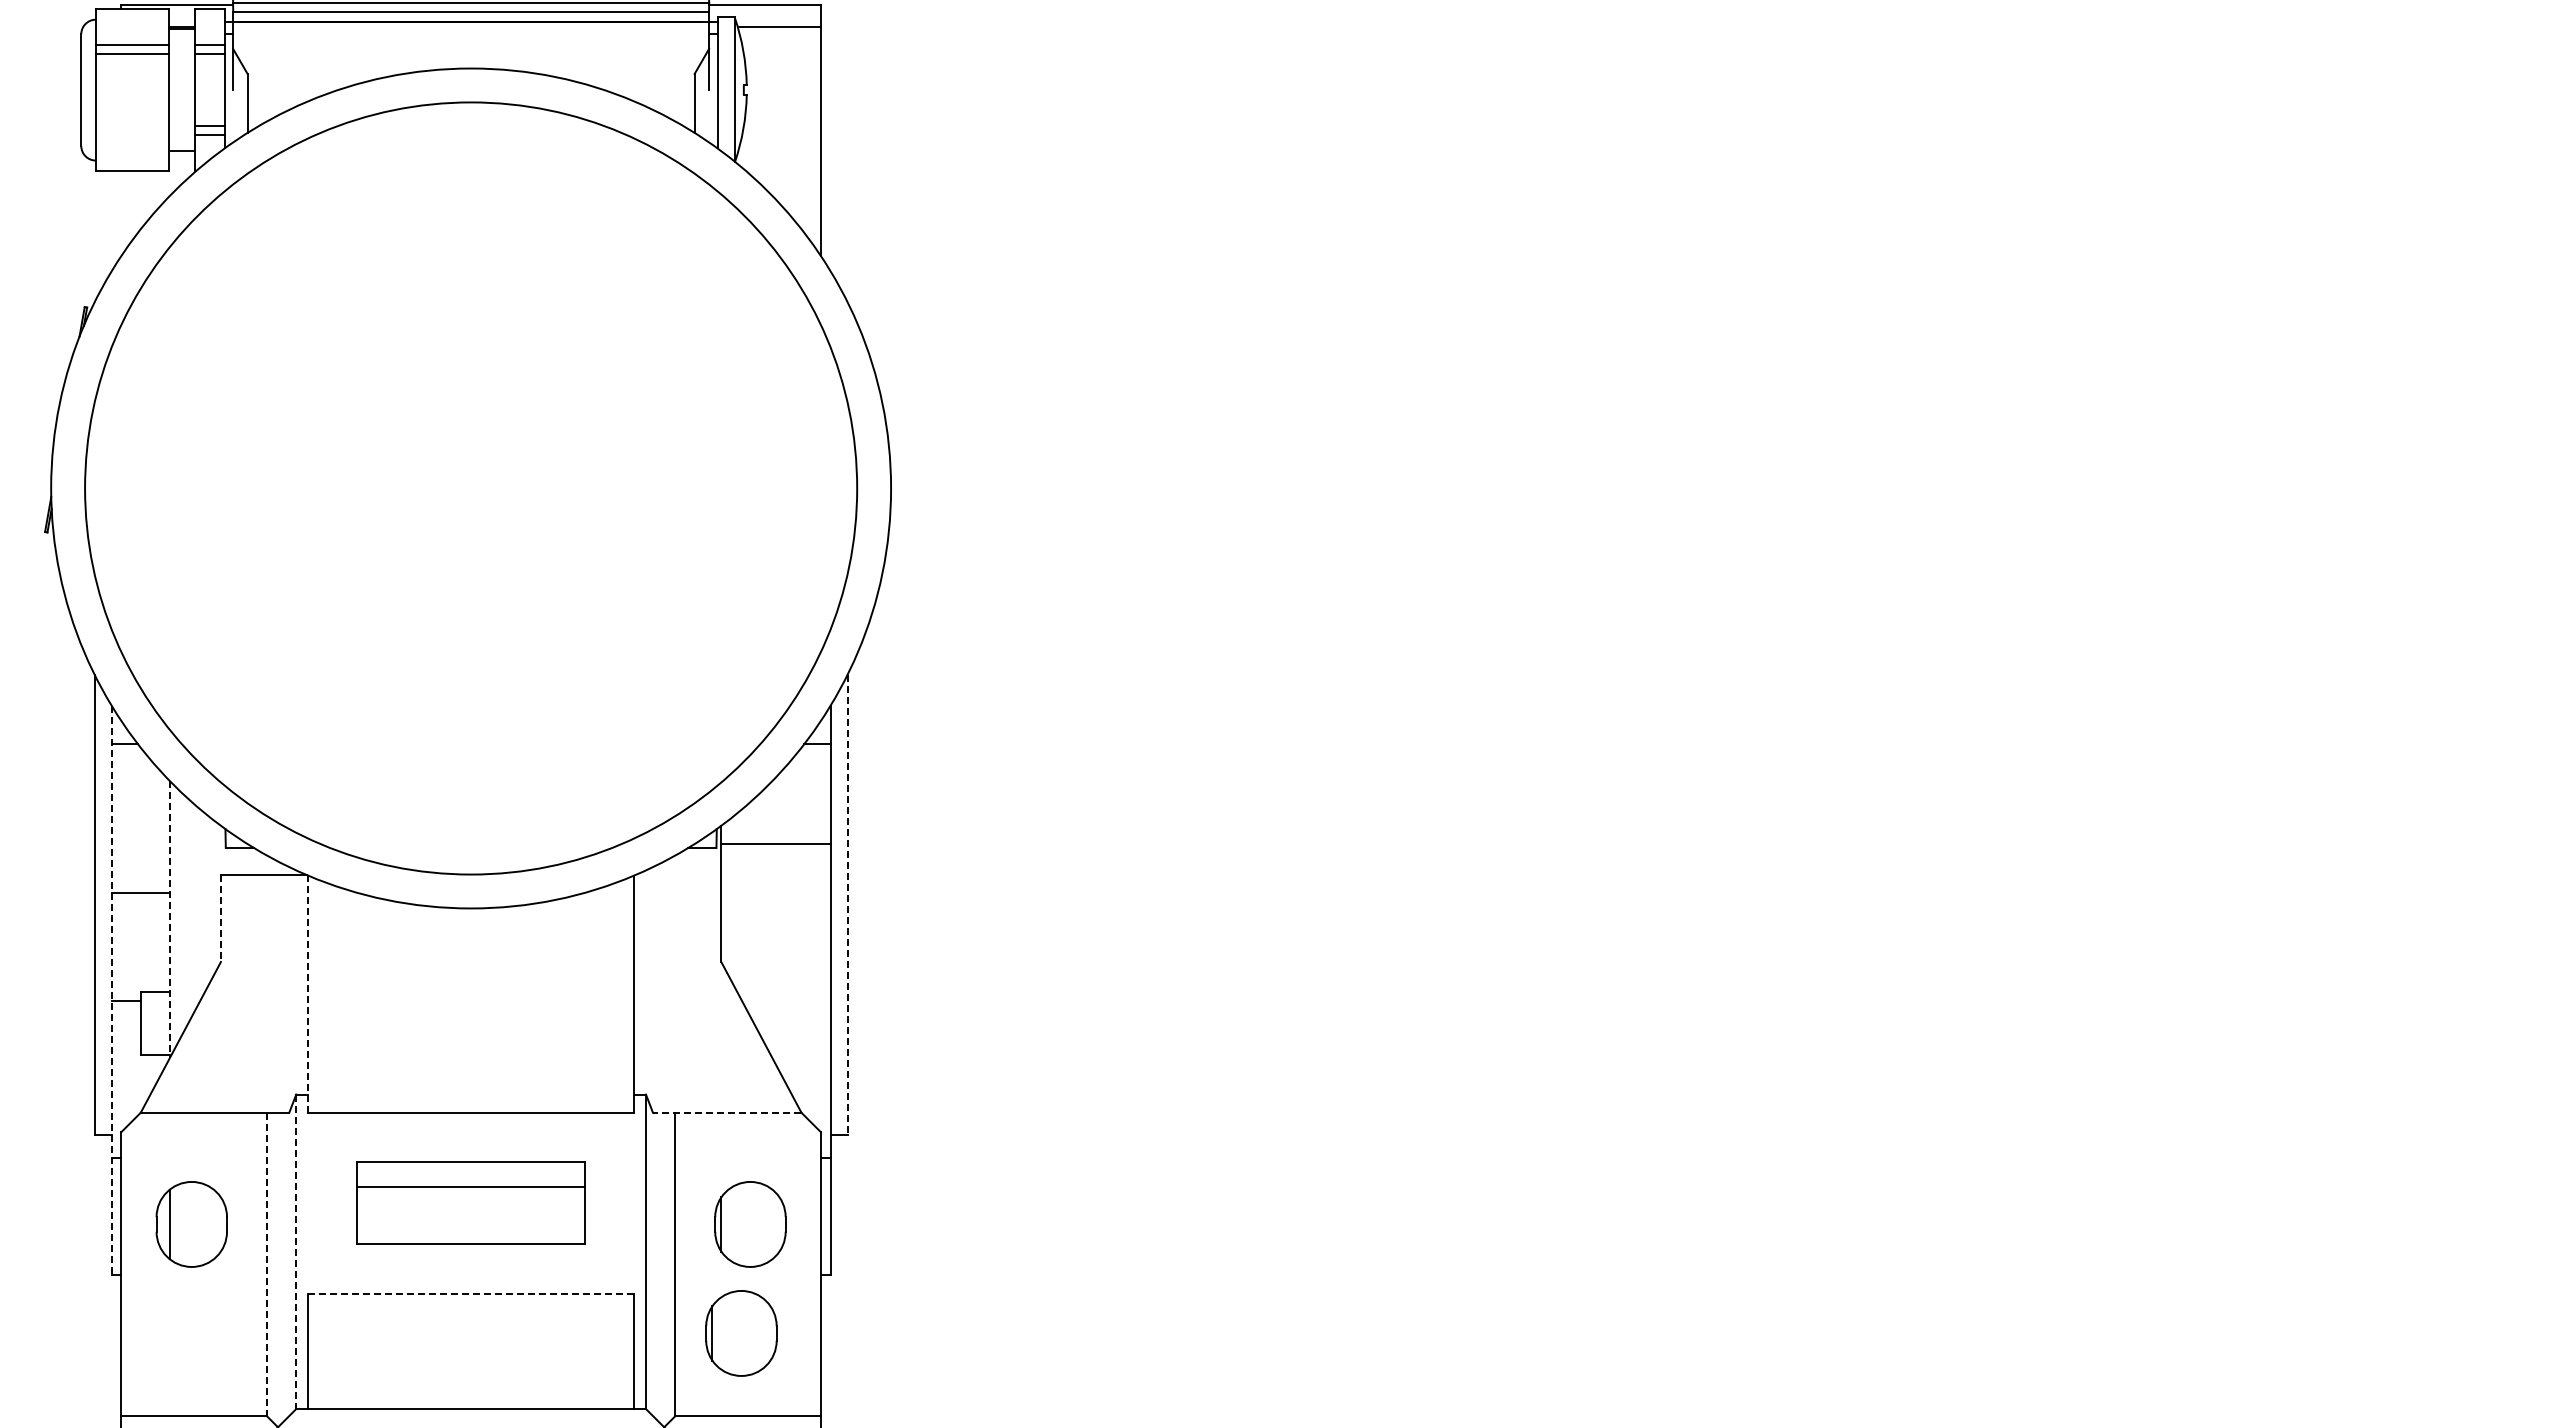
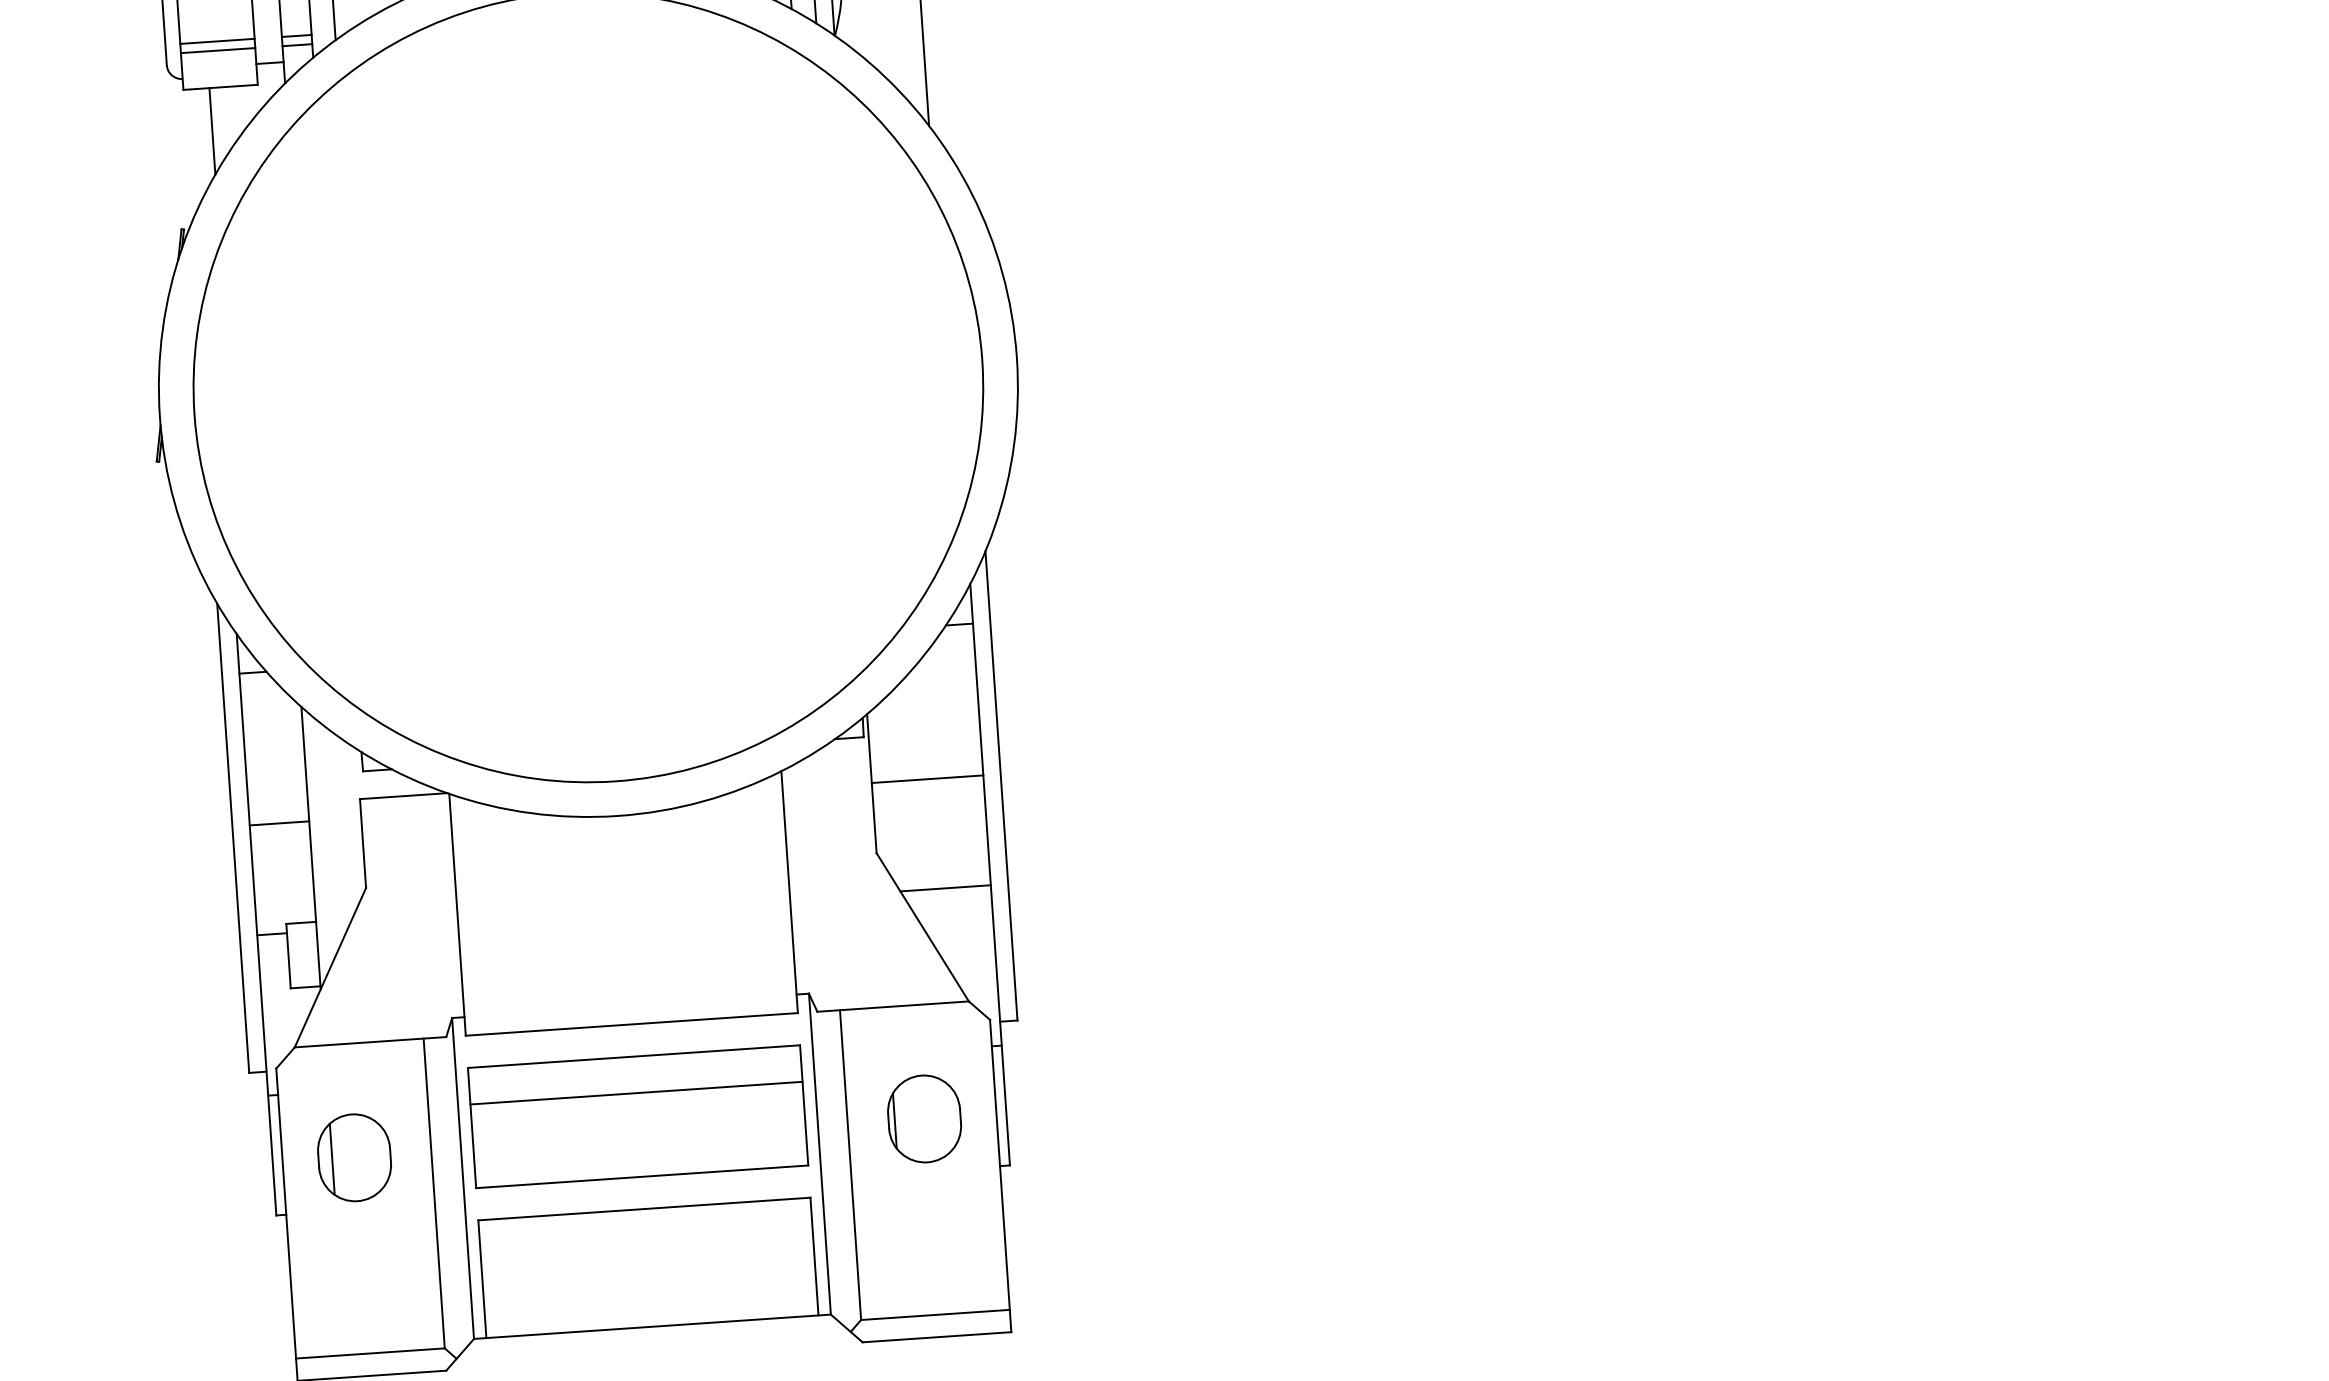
line: (131, 126) -> (216, 41), added
line: (131, 135) -> (217, 50), added
line: (121, 213) -> (212, 131), added
line: (775, 844) -> (927, 779), moved
line: (847, 905) -> (1001, 786), dashed -> solid
line: (220, 918) -> (362, 843), dashed -> solid
line: (169, 920) -> (310, 849), dashed -> solid
line: (111, 990) -> (256, 924), dashed -> solid
line: (308, 994) -> (457, 915), dashed -> solid
line: (786, 1000) -> (945, 887), added
line: (726, 1112) -> (892, 1006), dashed -> solid
part: (470, 1202) -> (637, 1116), size x1.43
line: (296, 1252) -> (463, 1179), dashed -> solid
line: (267, 1264) -> (434, 1193), dashed -> solid
line: (471, 1293) -> (644, 1208), dashed -> solid
part: (741, 1333) -> (923, 1230), removed

